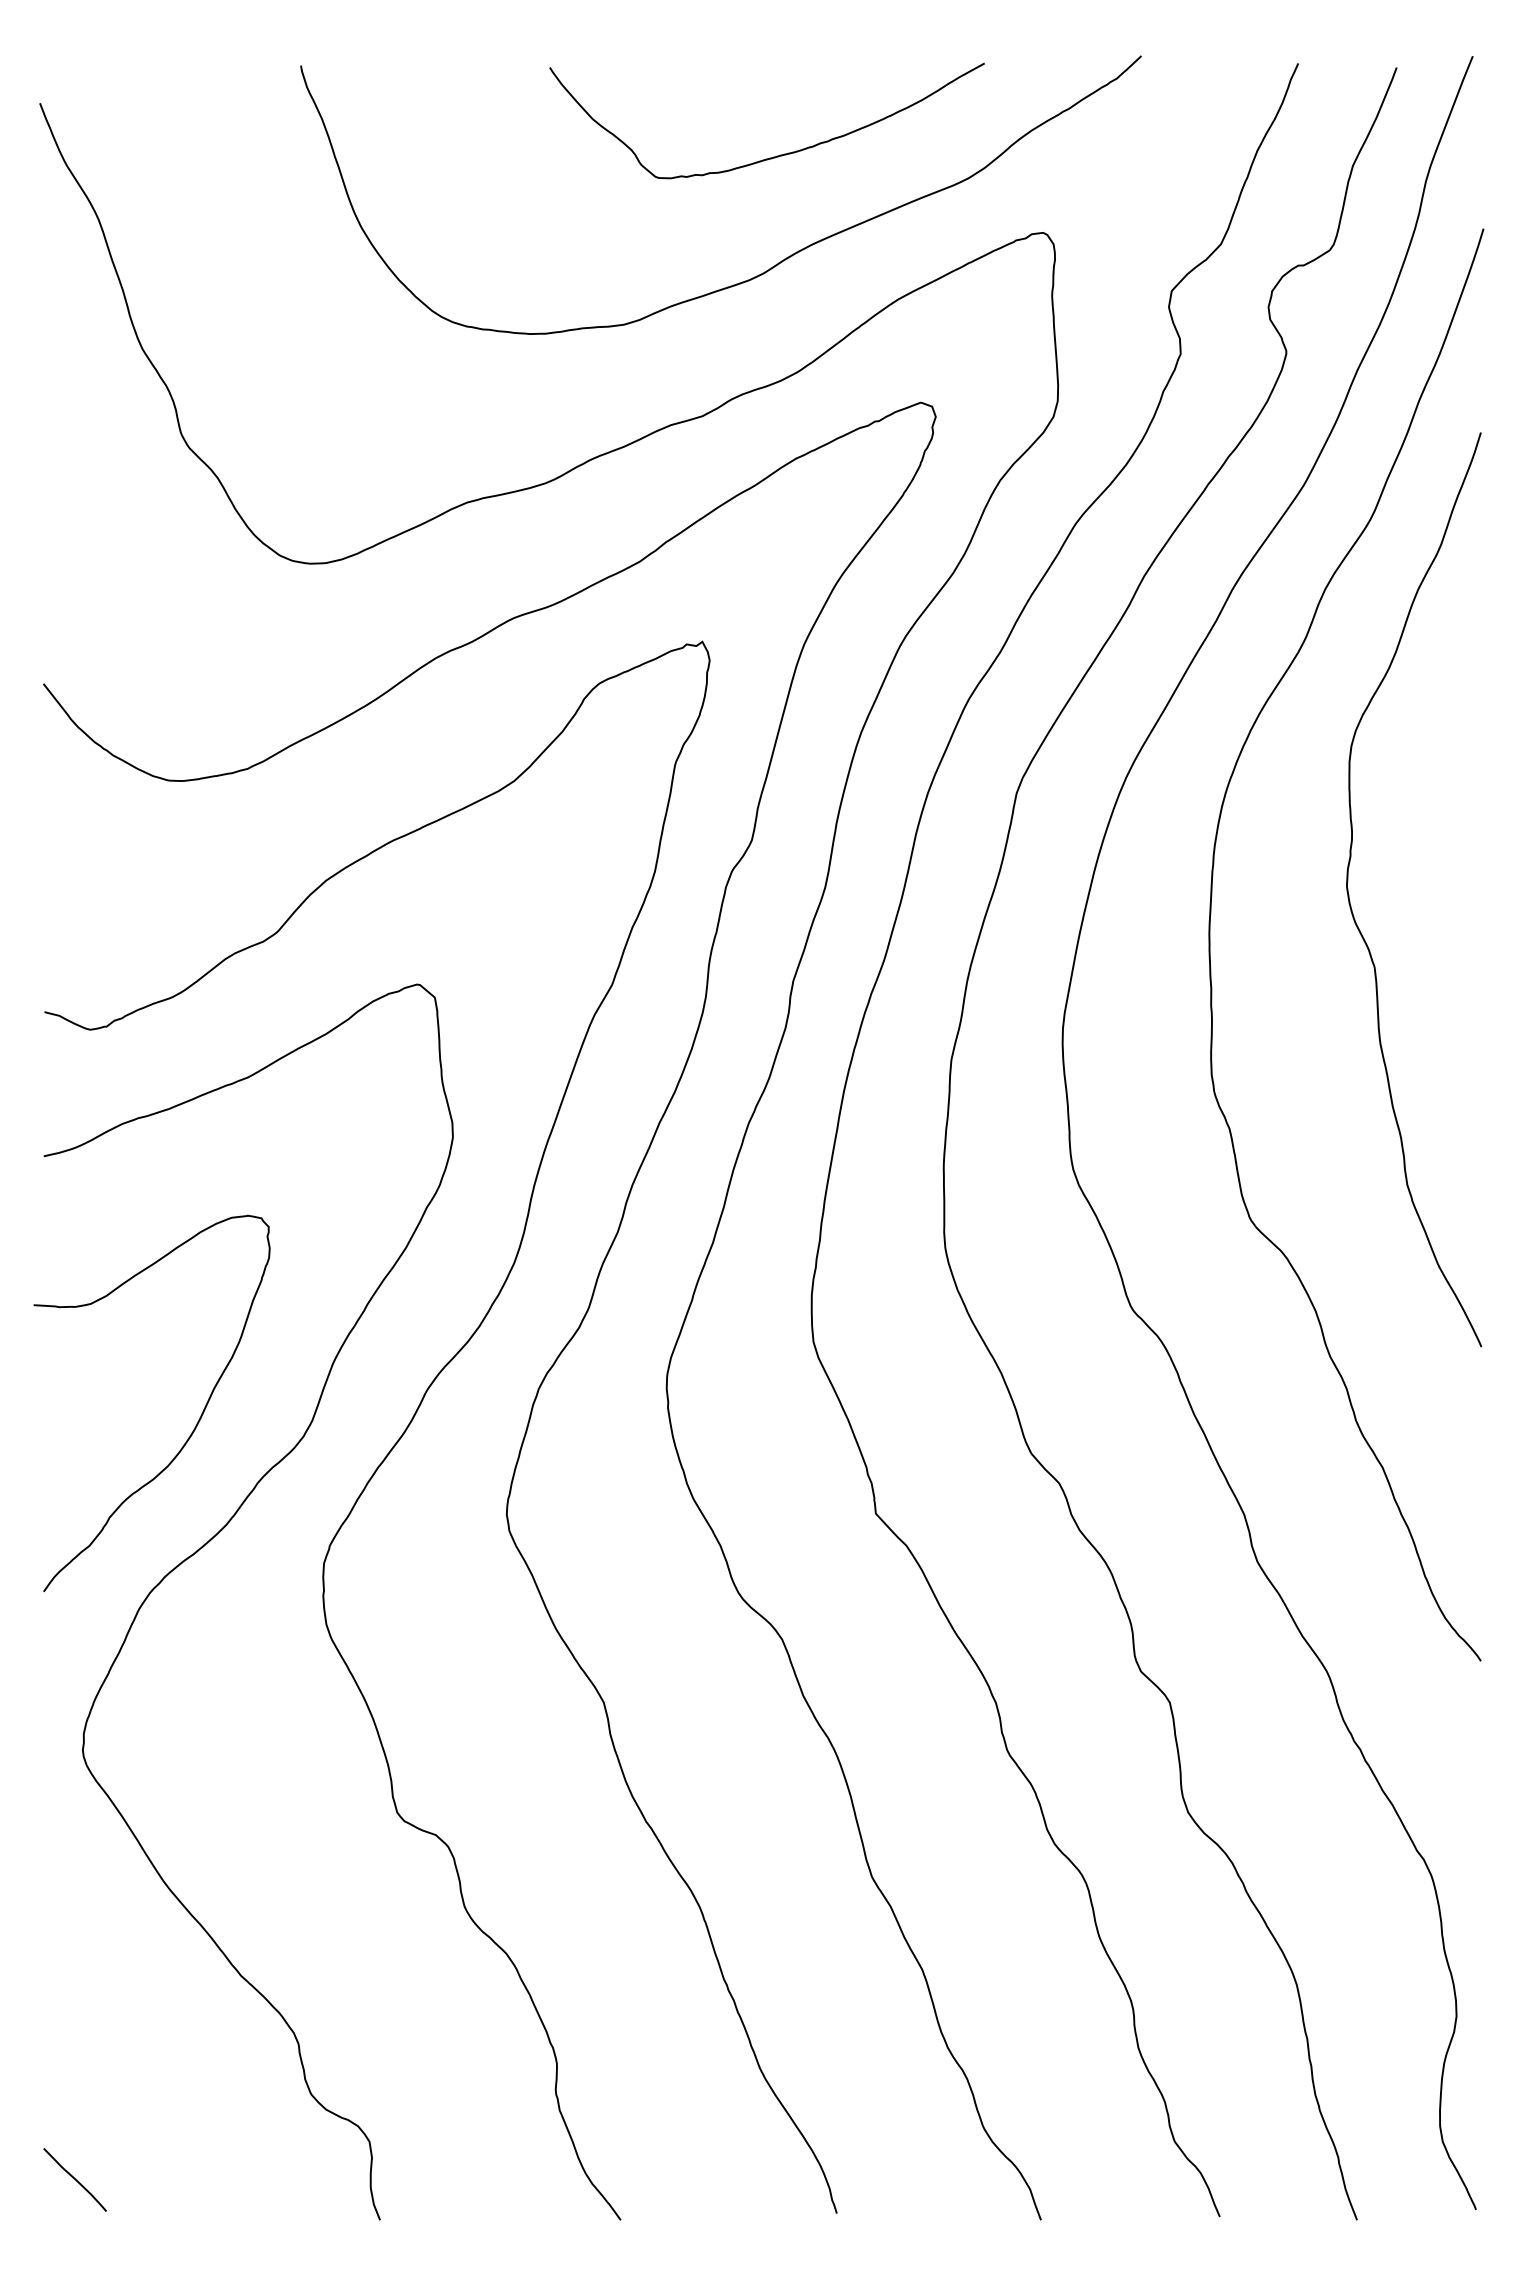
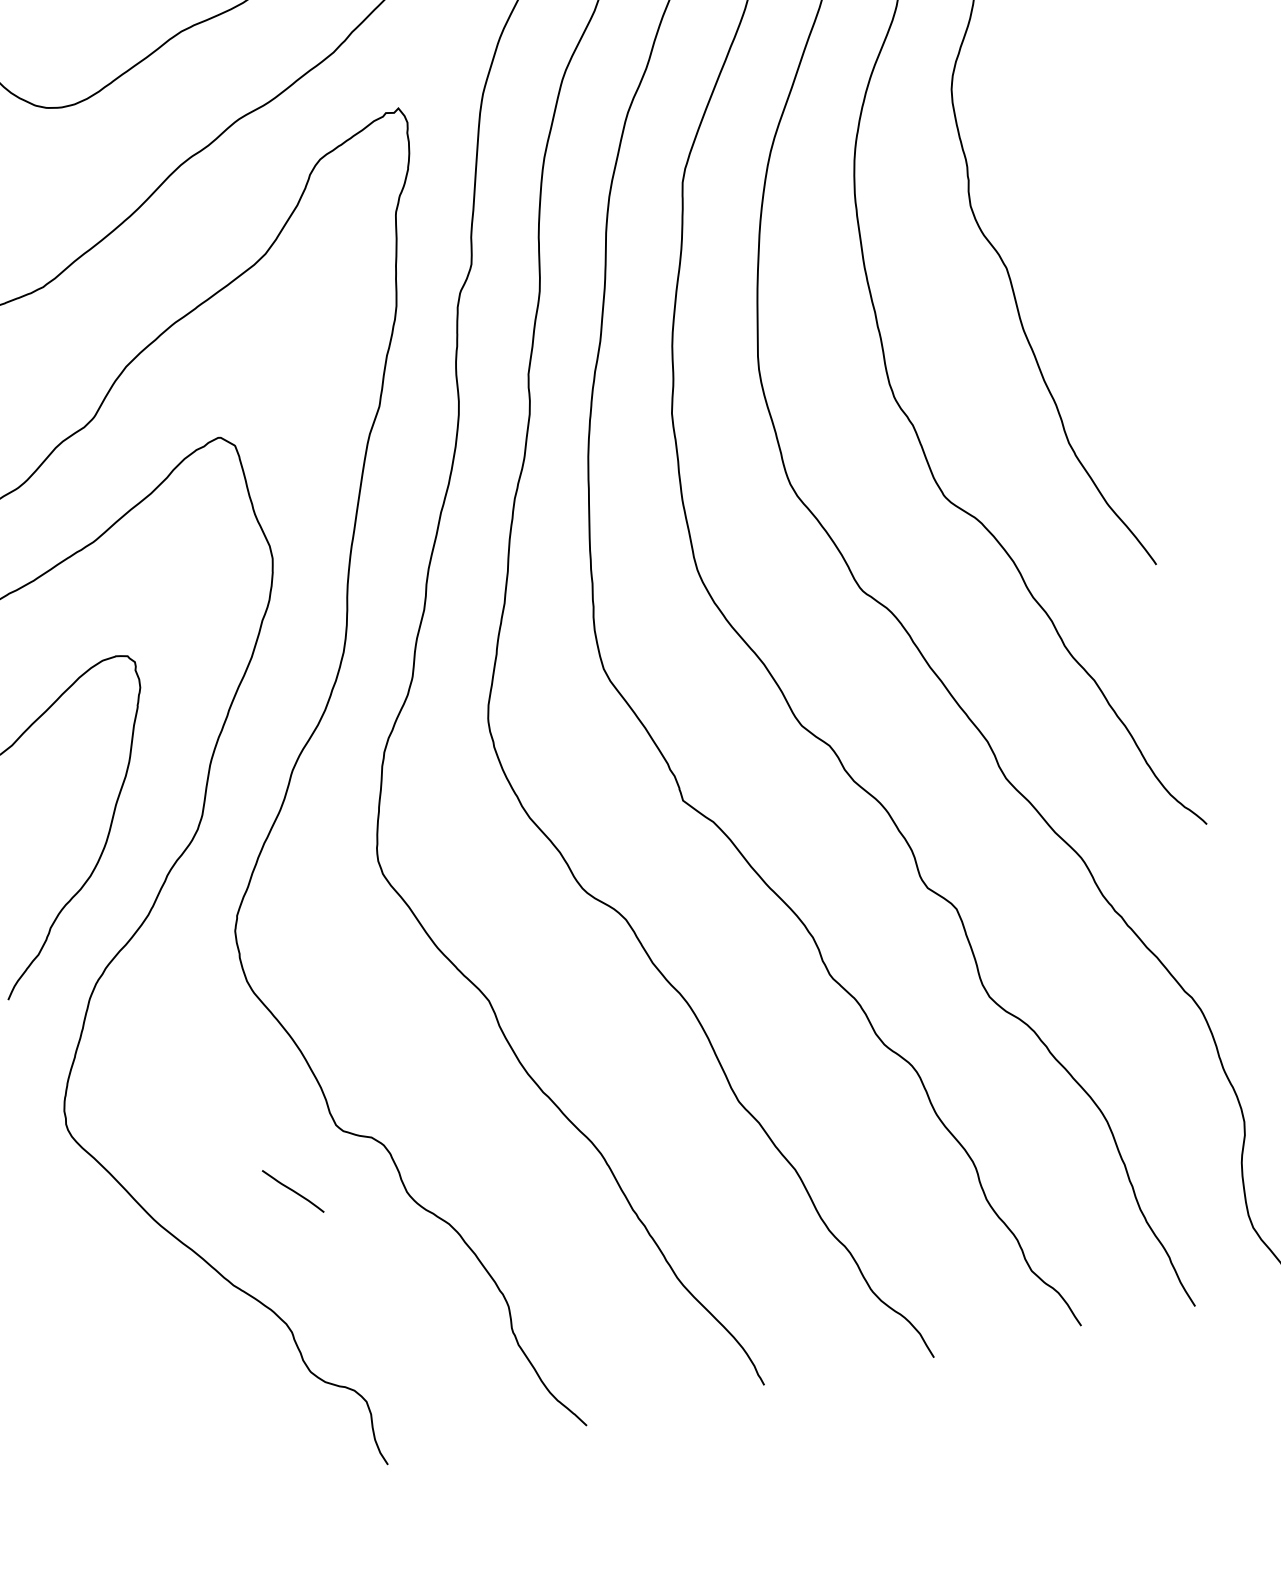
line: (74, 2179) -> (292, 1191), moved

